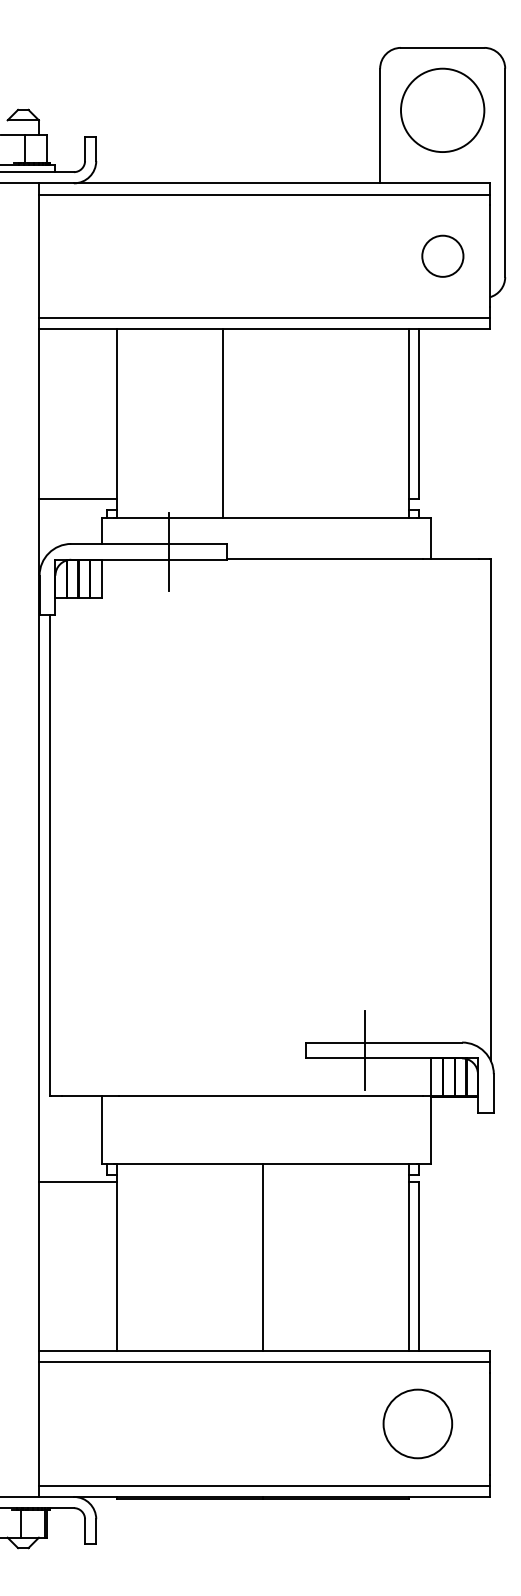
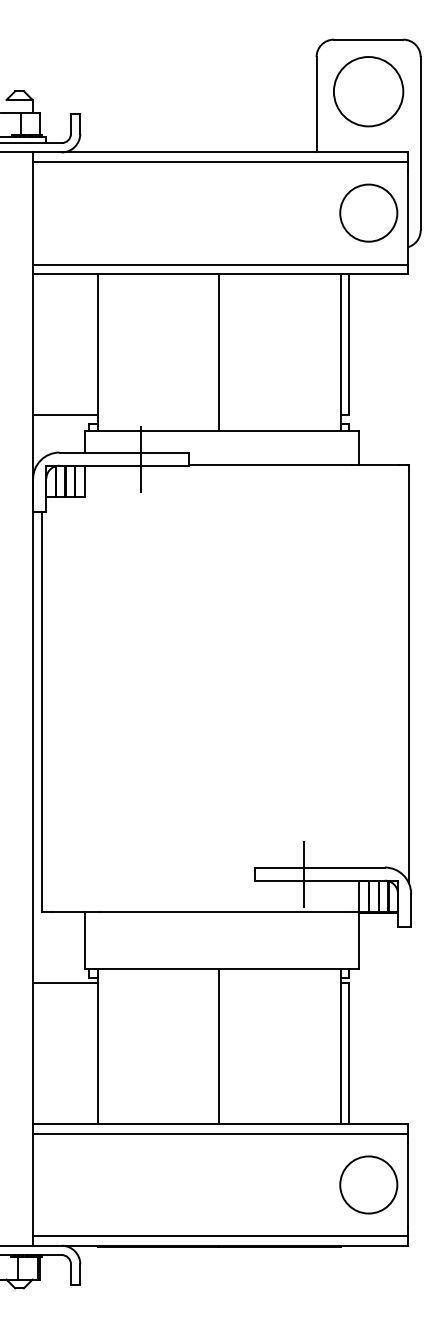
circle: (442, 256) -> (368, 213), size x1.67
line: (223, 423) -> (219, 352), moved
circle: (417, 1423) -> (368, 1184), moved

